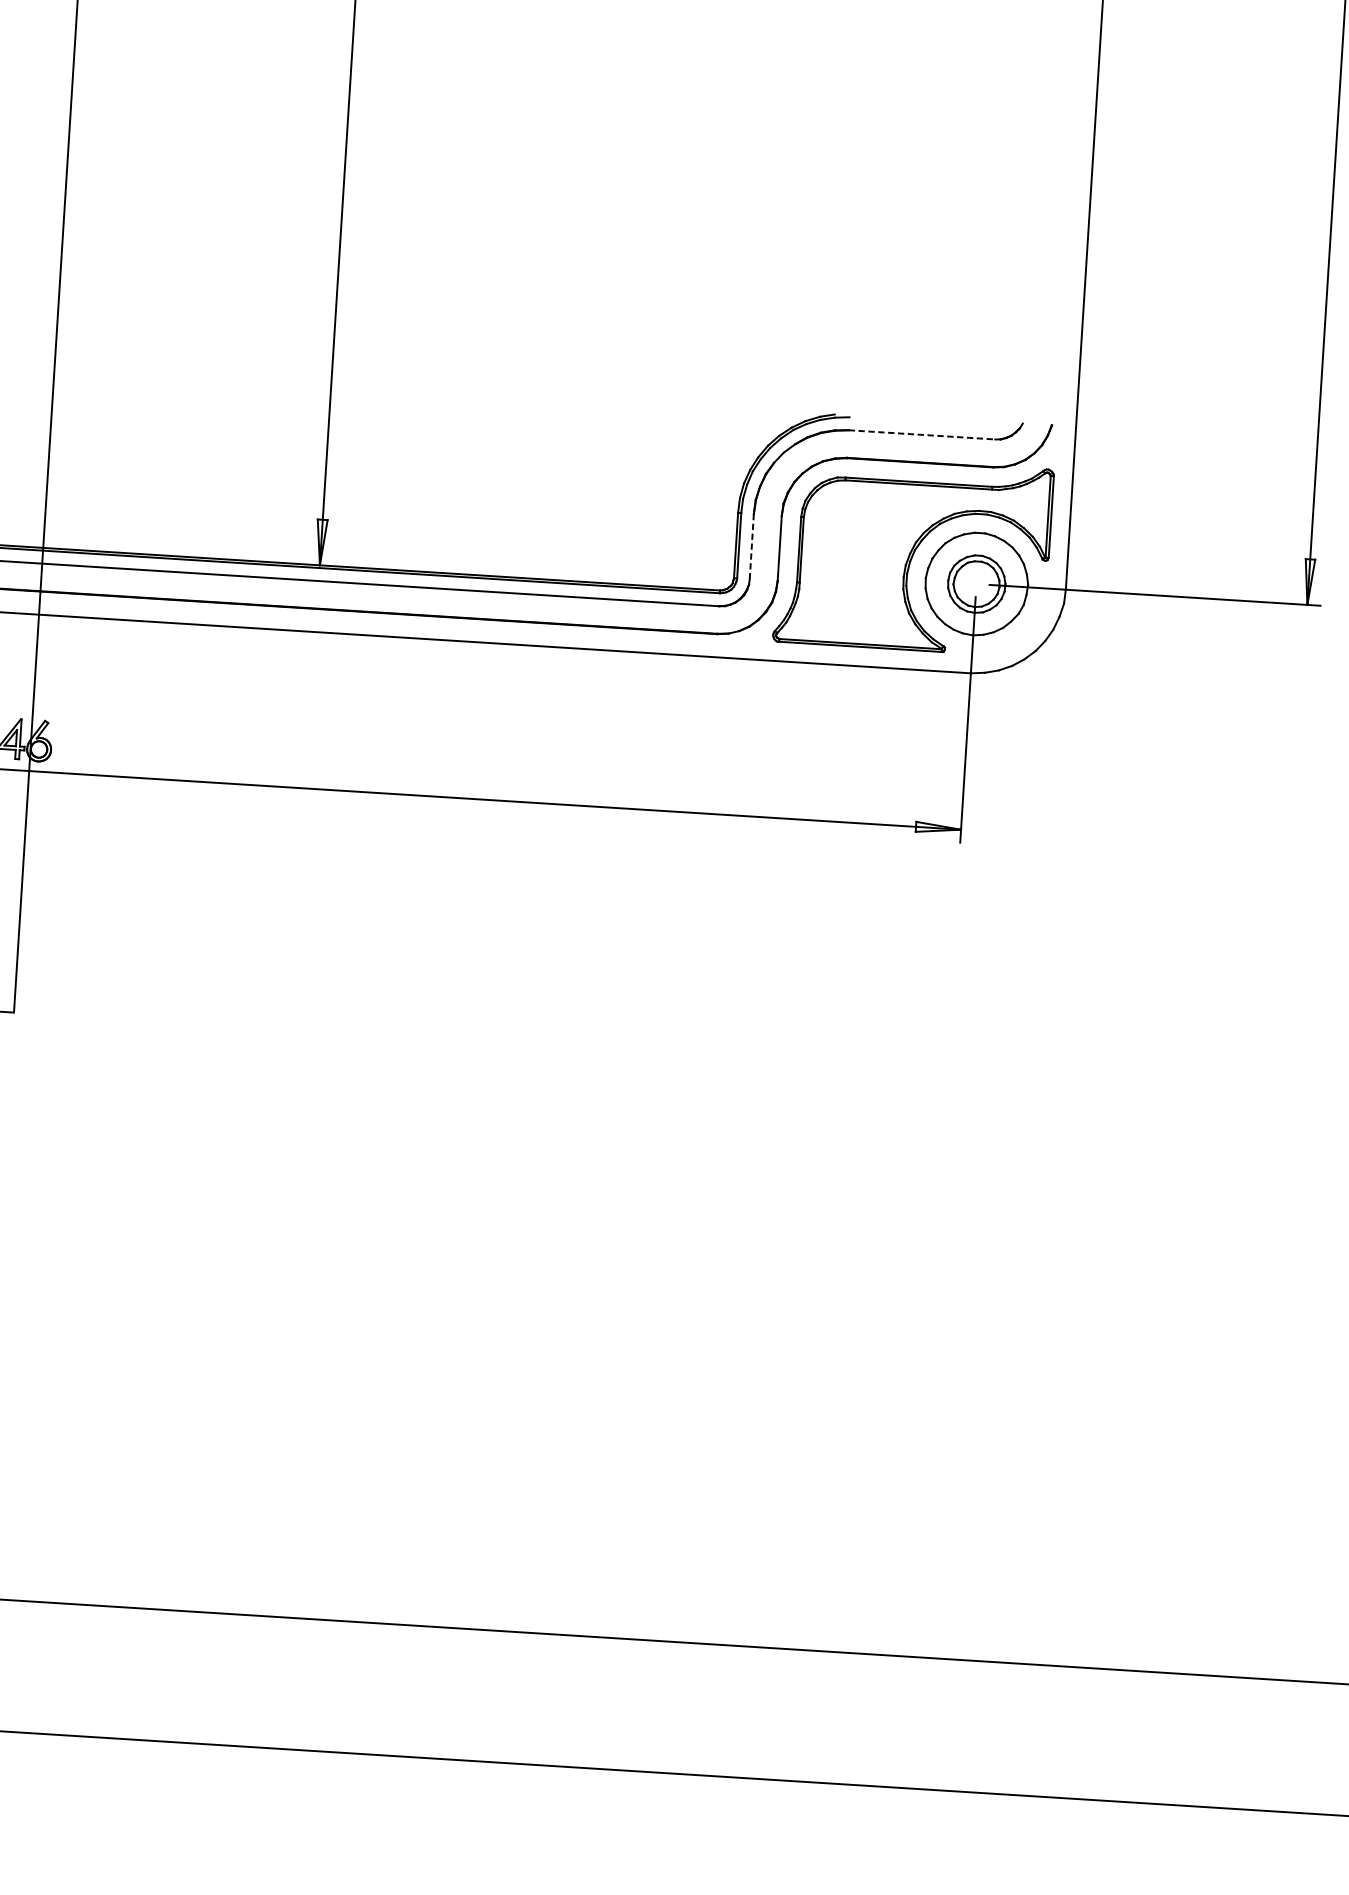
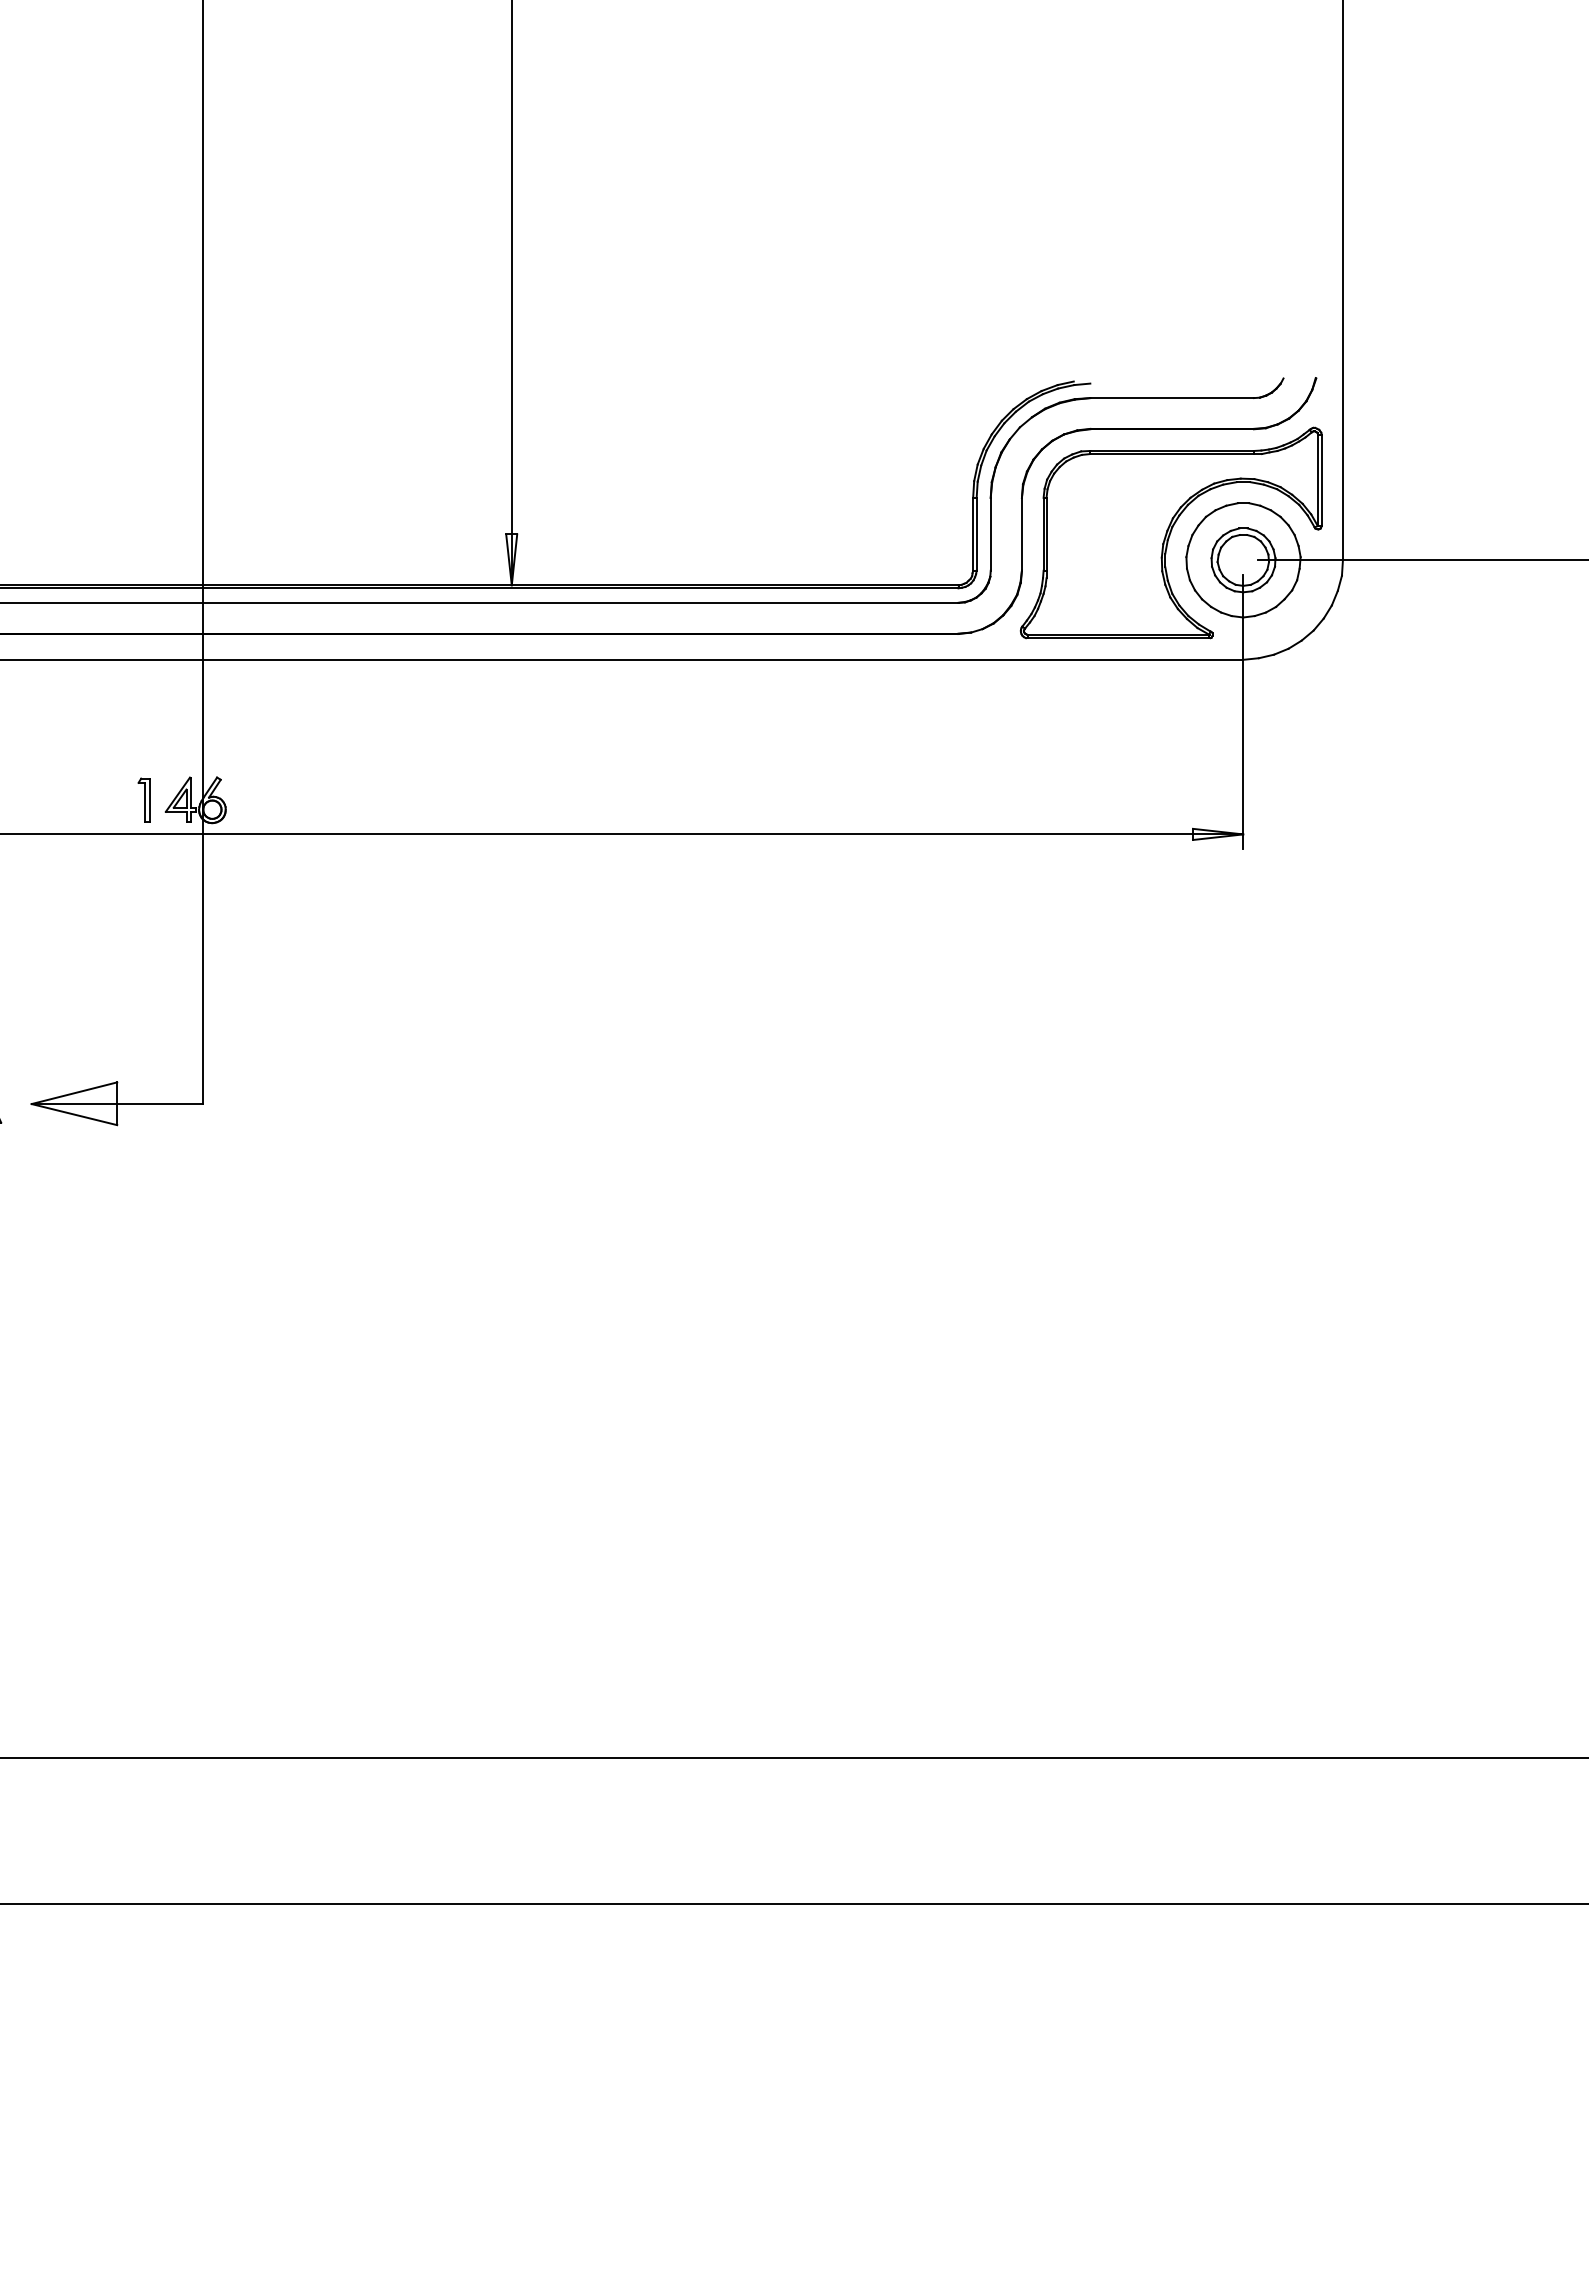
line: (922, 435) -> (1172, 398), dashed -> solid
line: (751, 545) -> (990, 533), dashed -> solid

